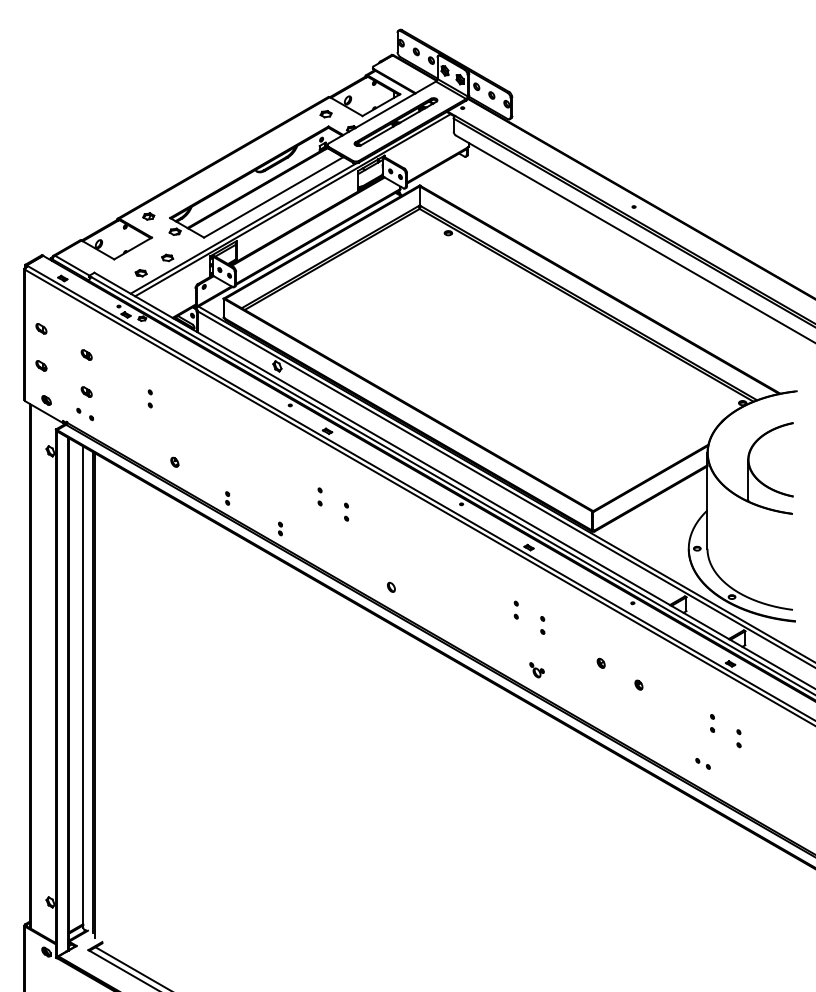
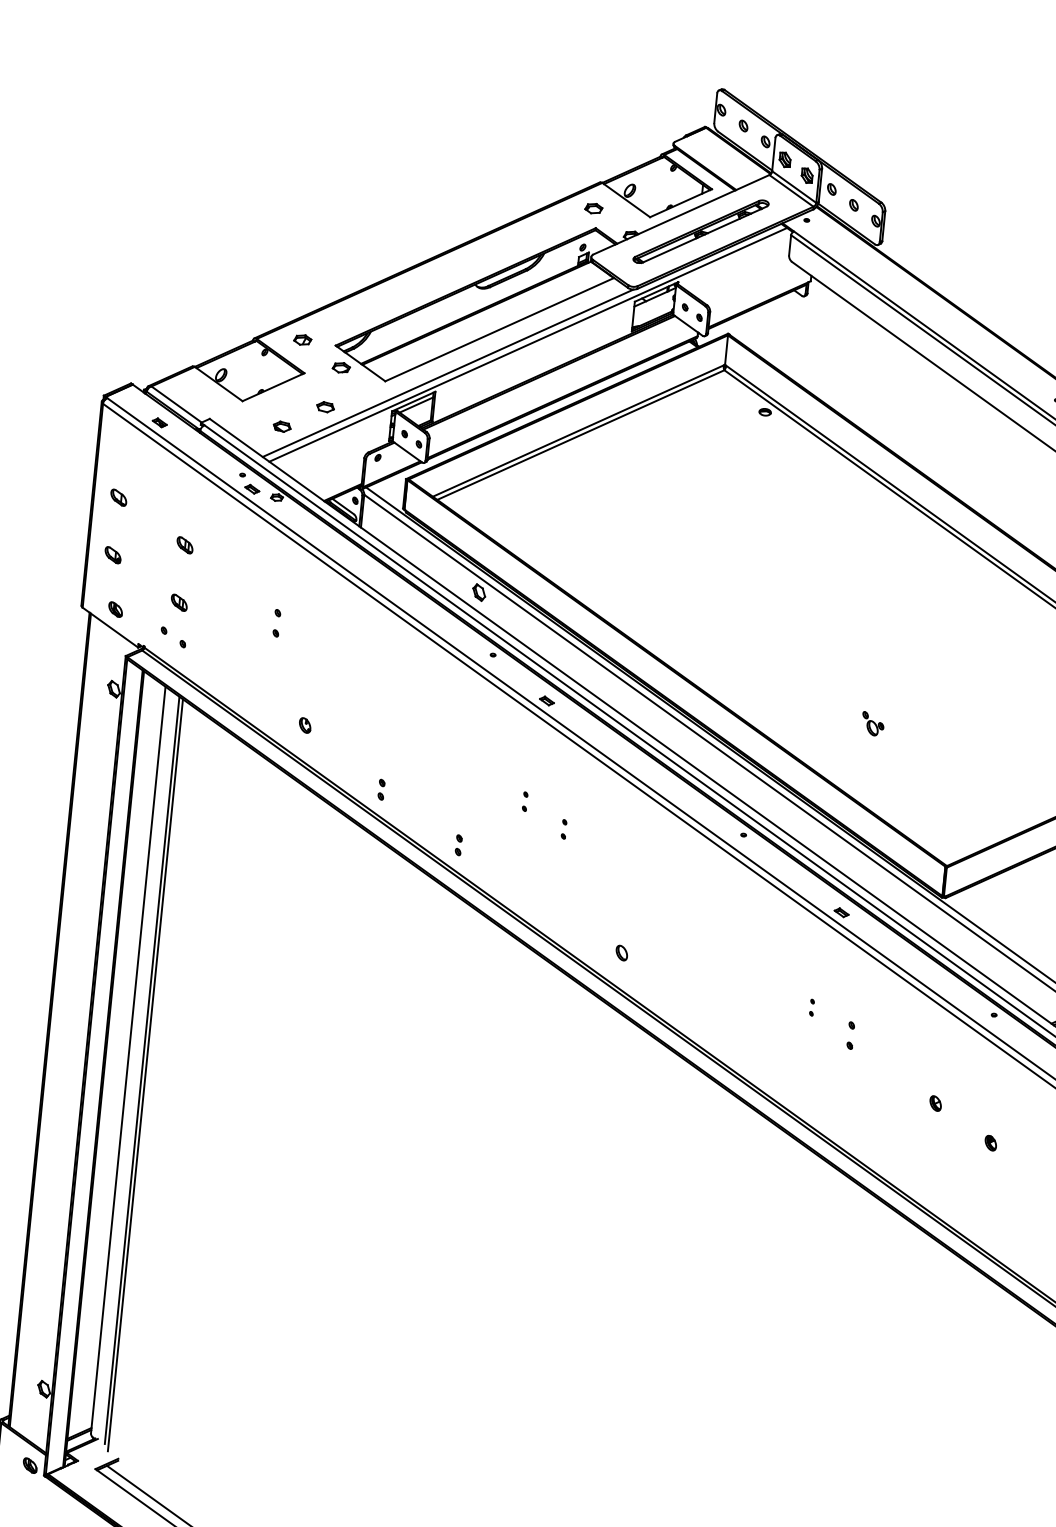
part: (319, 496) -> (524, 800), size x0.7
part: (346, 511) -> (563, 828), size x0.7
part: (515, 609) -> (811, 1006), size x0.6
part: (536, 670) -> (872, 724), moved

